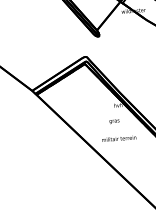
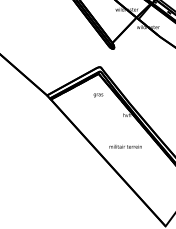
text: (114, 121) -> (98, 95), moved

